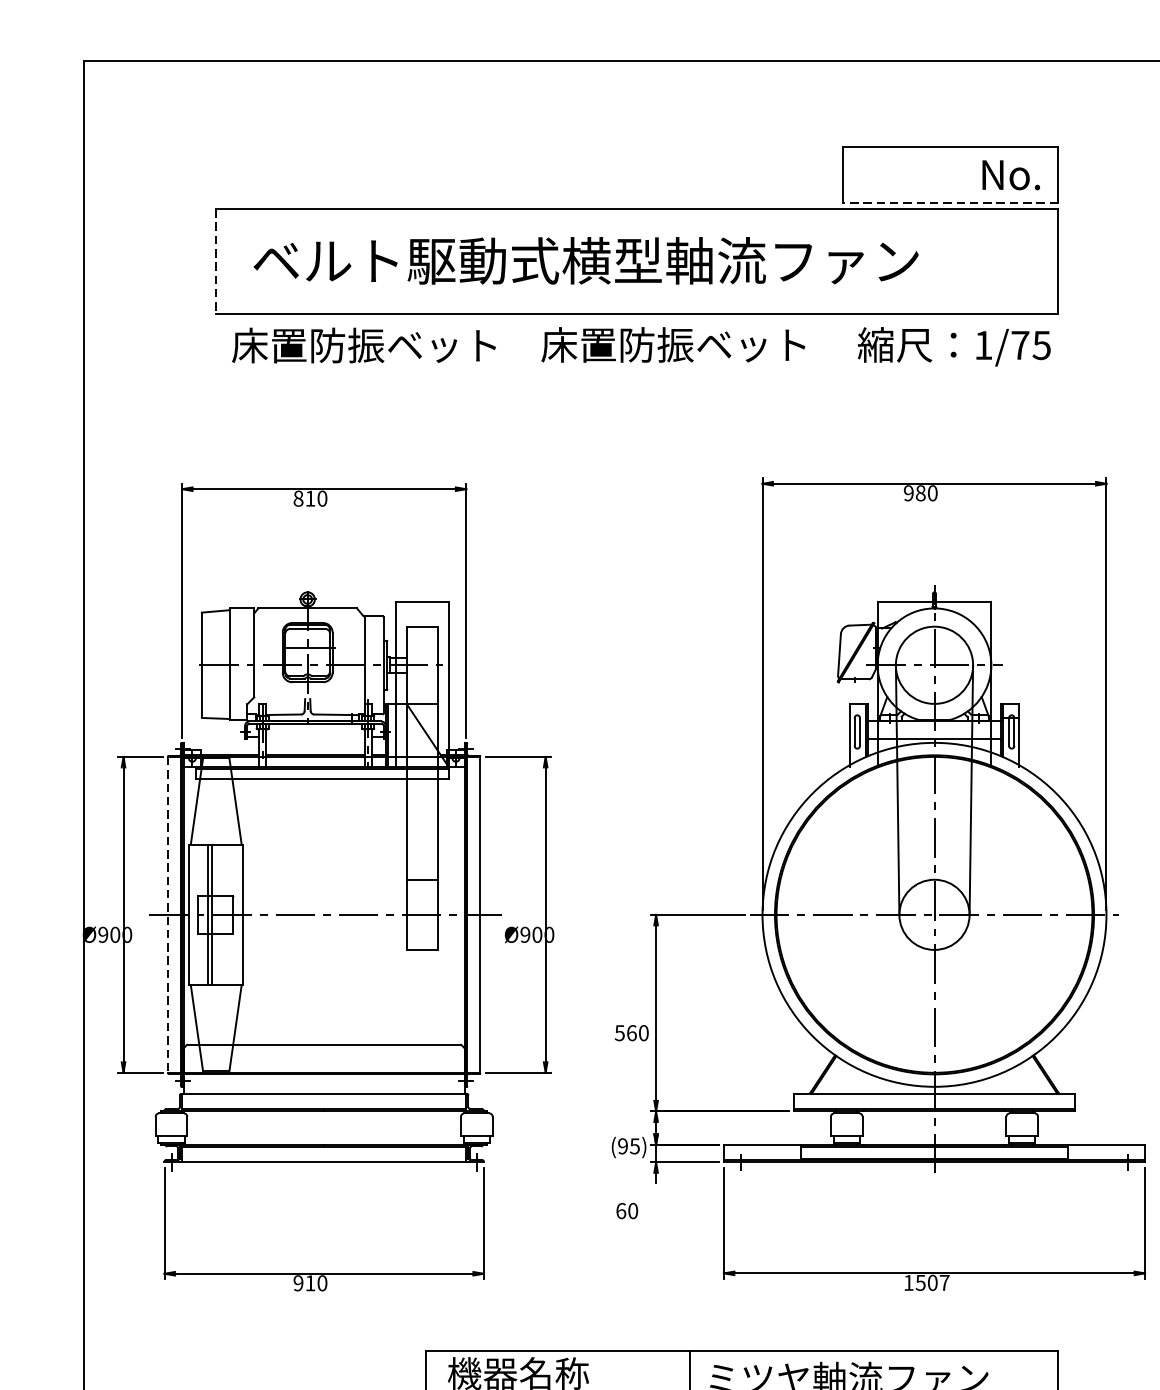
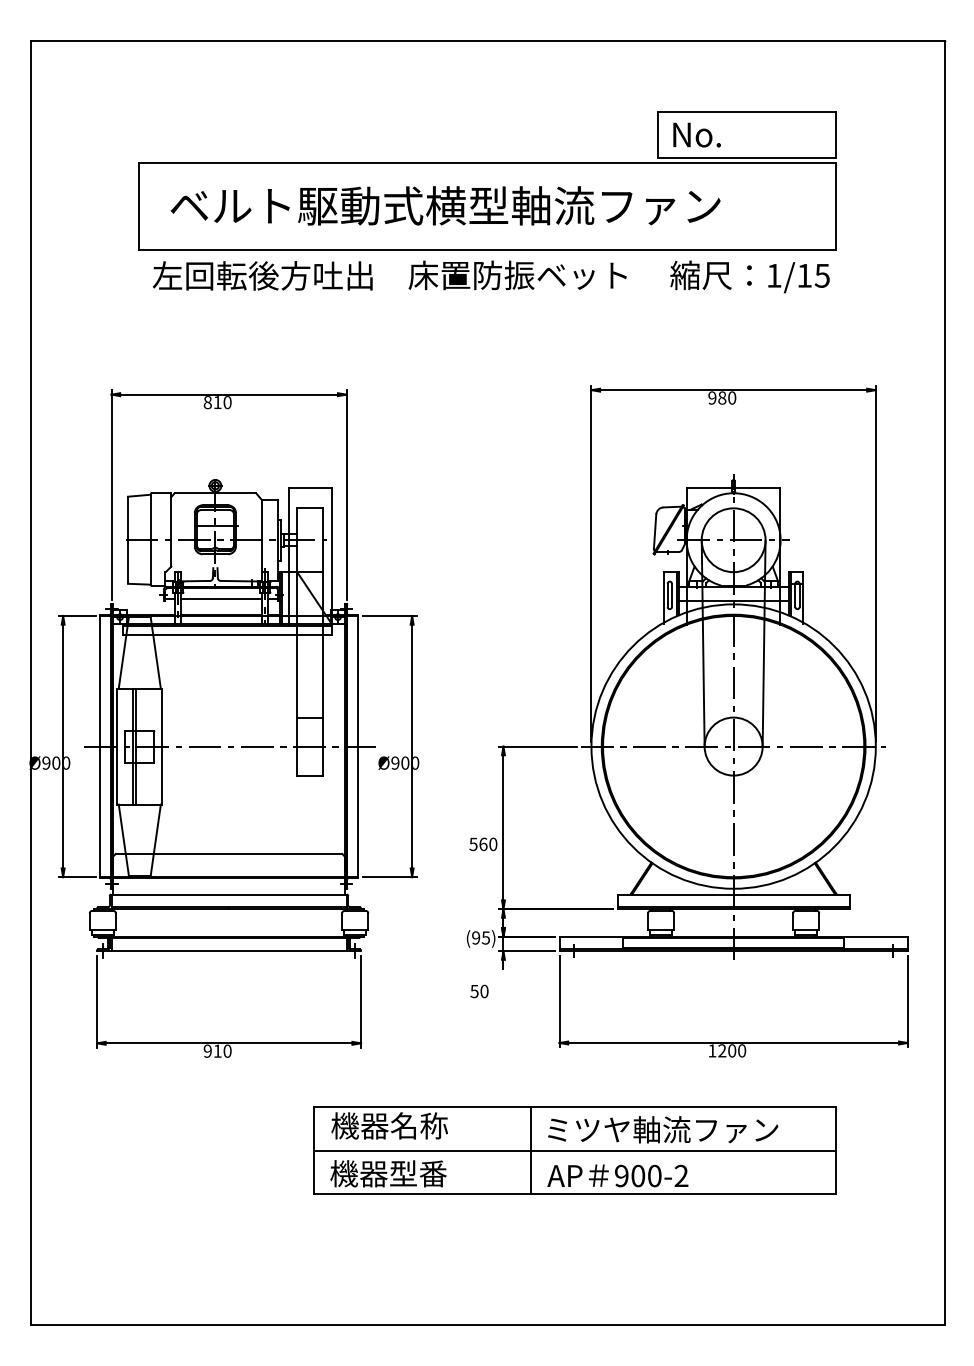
text: (1010, 174) -> (696, 134), moved
line: (950, 202) -> (746, 157), dashed -> solid
line: (215, 261) -> (139, 206), dashed -> solid
text: (364, 345) -> (262, 275), 床置防振ベット -> 左回転後方吐出
text: (1020, 345) -> (804, 275), 1/75 -> 1/15
line: (315, 736) -> (221, 599), added
line: (167, 914) -> (99, 746), dashed -> solid
text: (621, 1211) -> (474, 991), 60 -> 50
text: (933, 1282) -> (732, 1050), 1507 -> 1200

